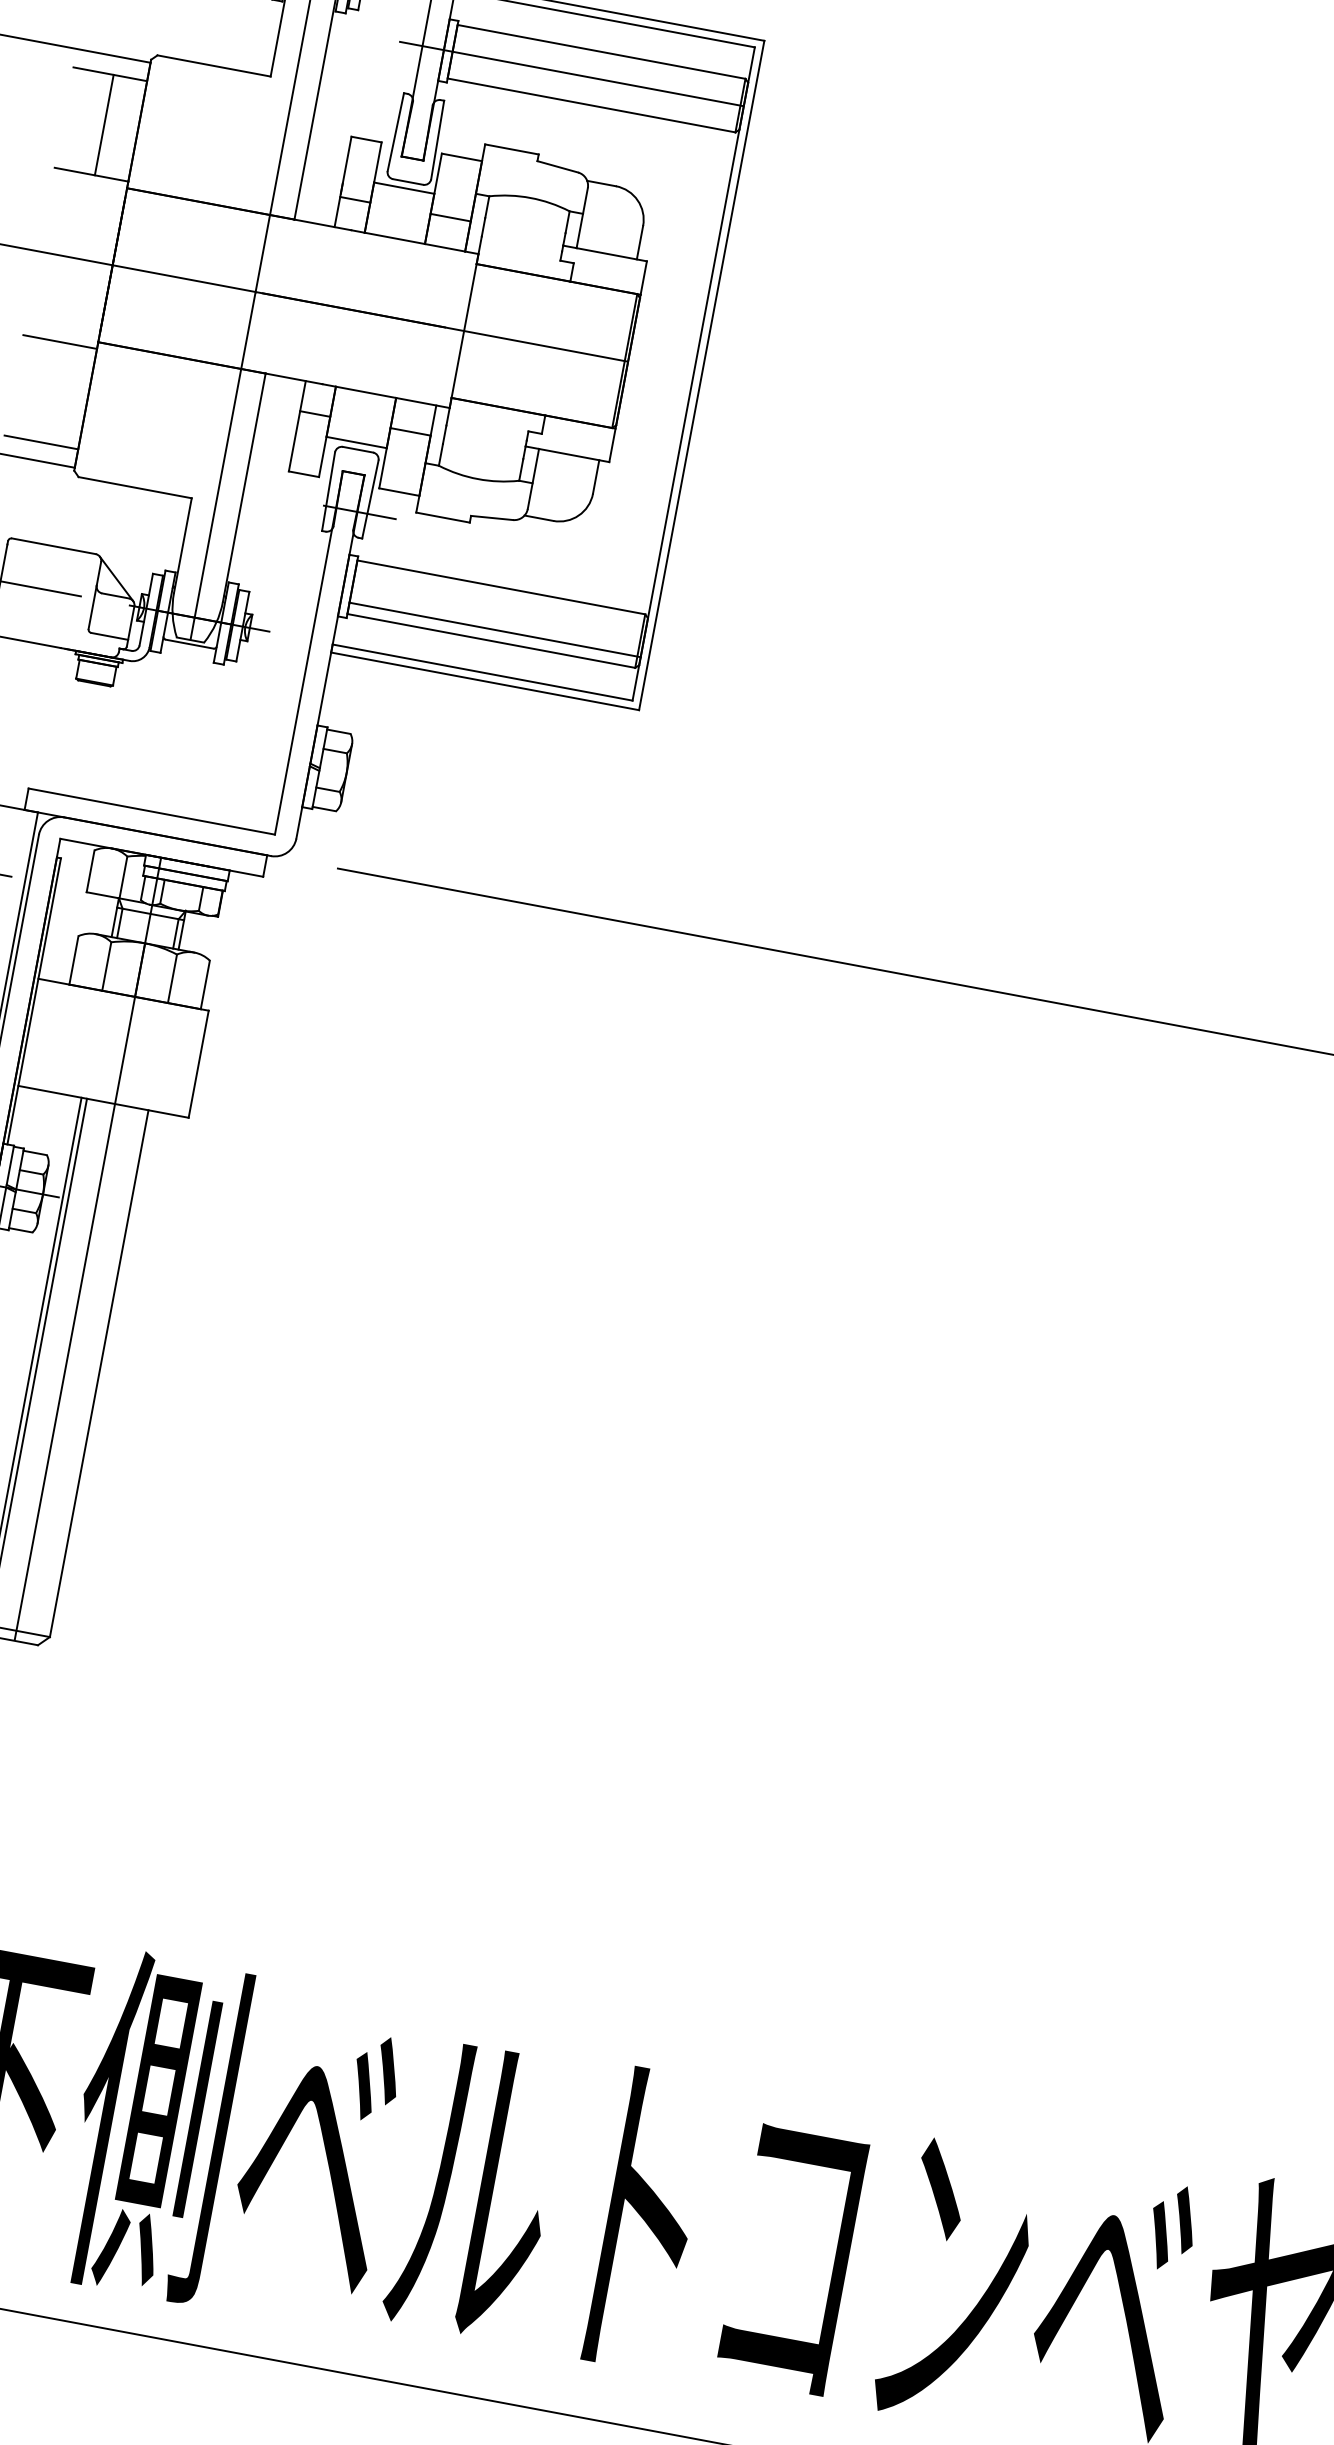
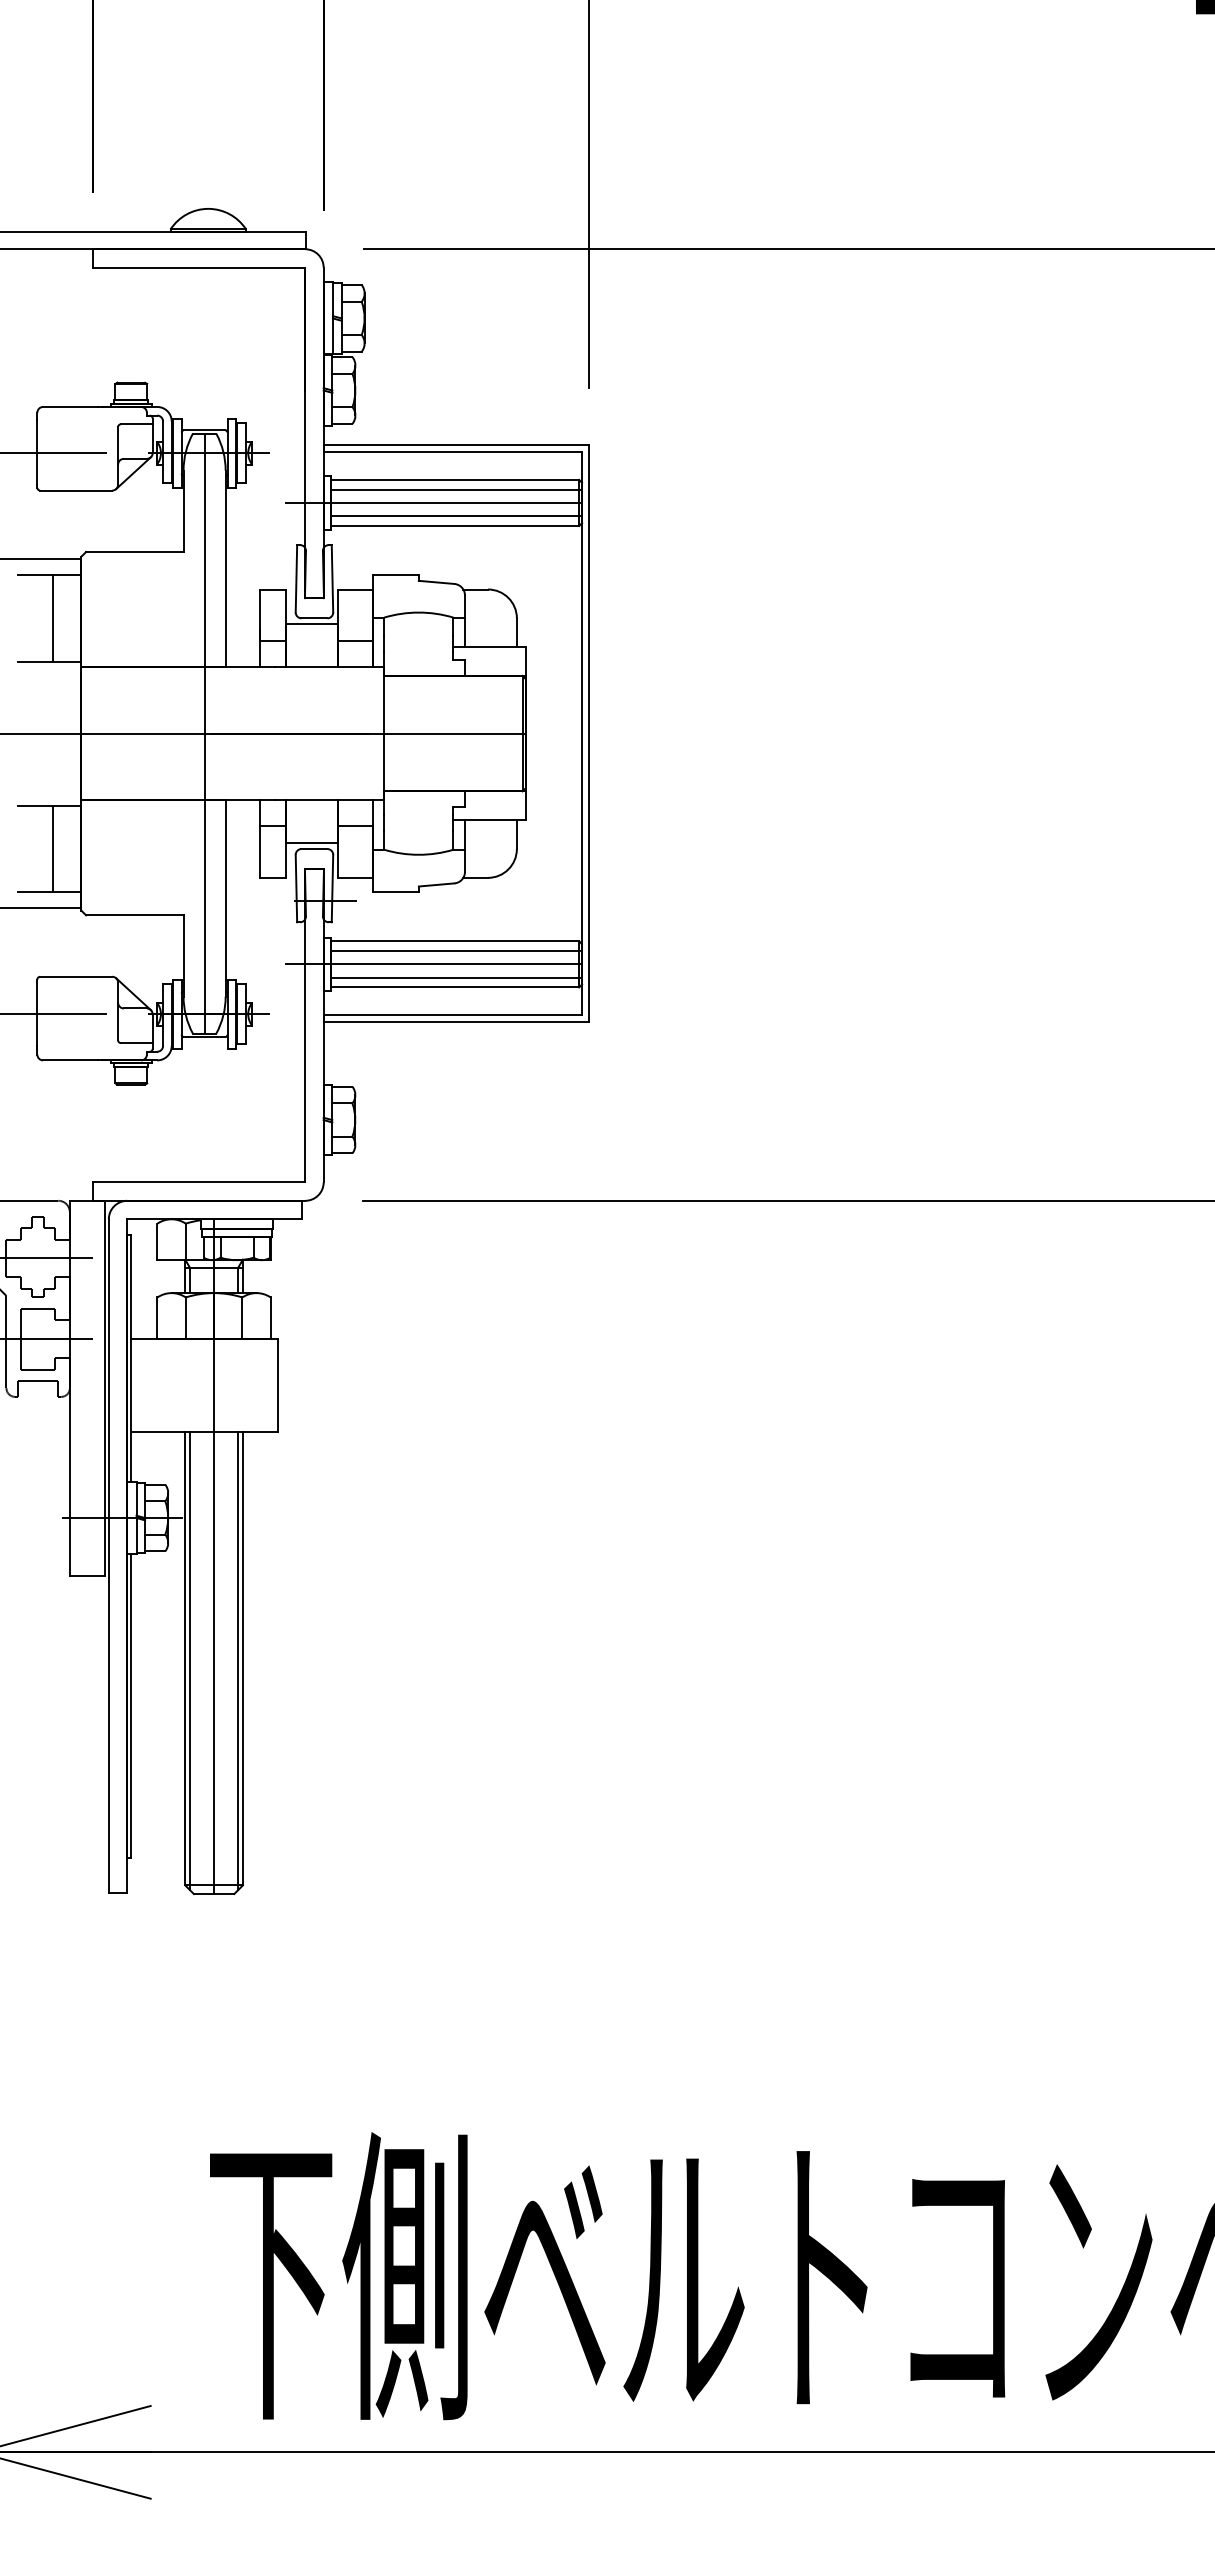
line: (601, 63) -> (456, 489), added
line: (595, 94) -> (456, 516), added
line: (54, 392) -> (52, 848), added
line: (500, 599) -> (456, 951), added
line: (471, 609) -> (433, 964), added
line: (93, 1375) -> (238, 1660), added

